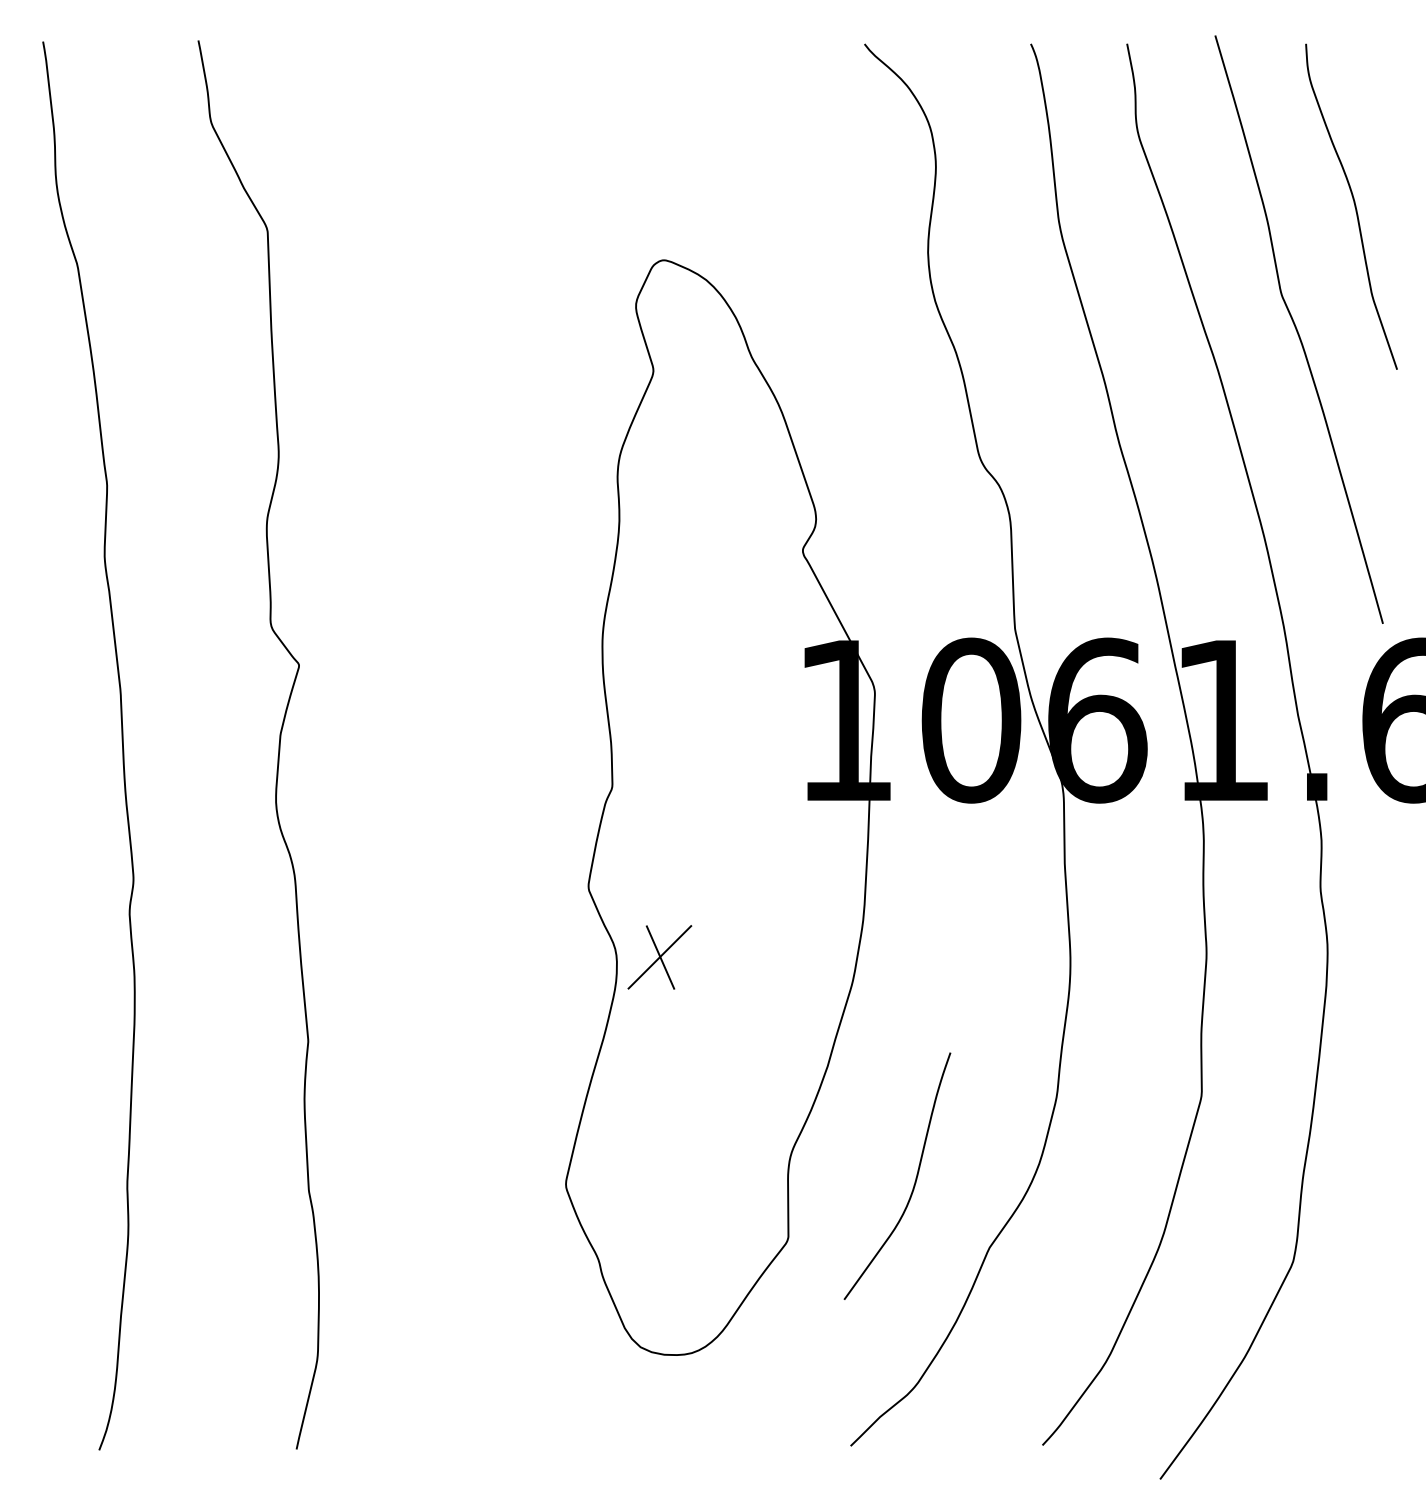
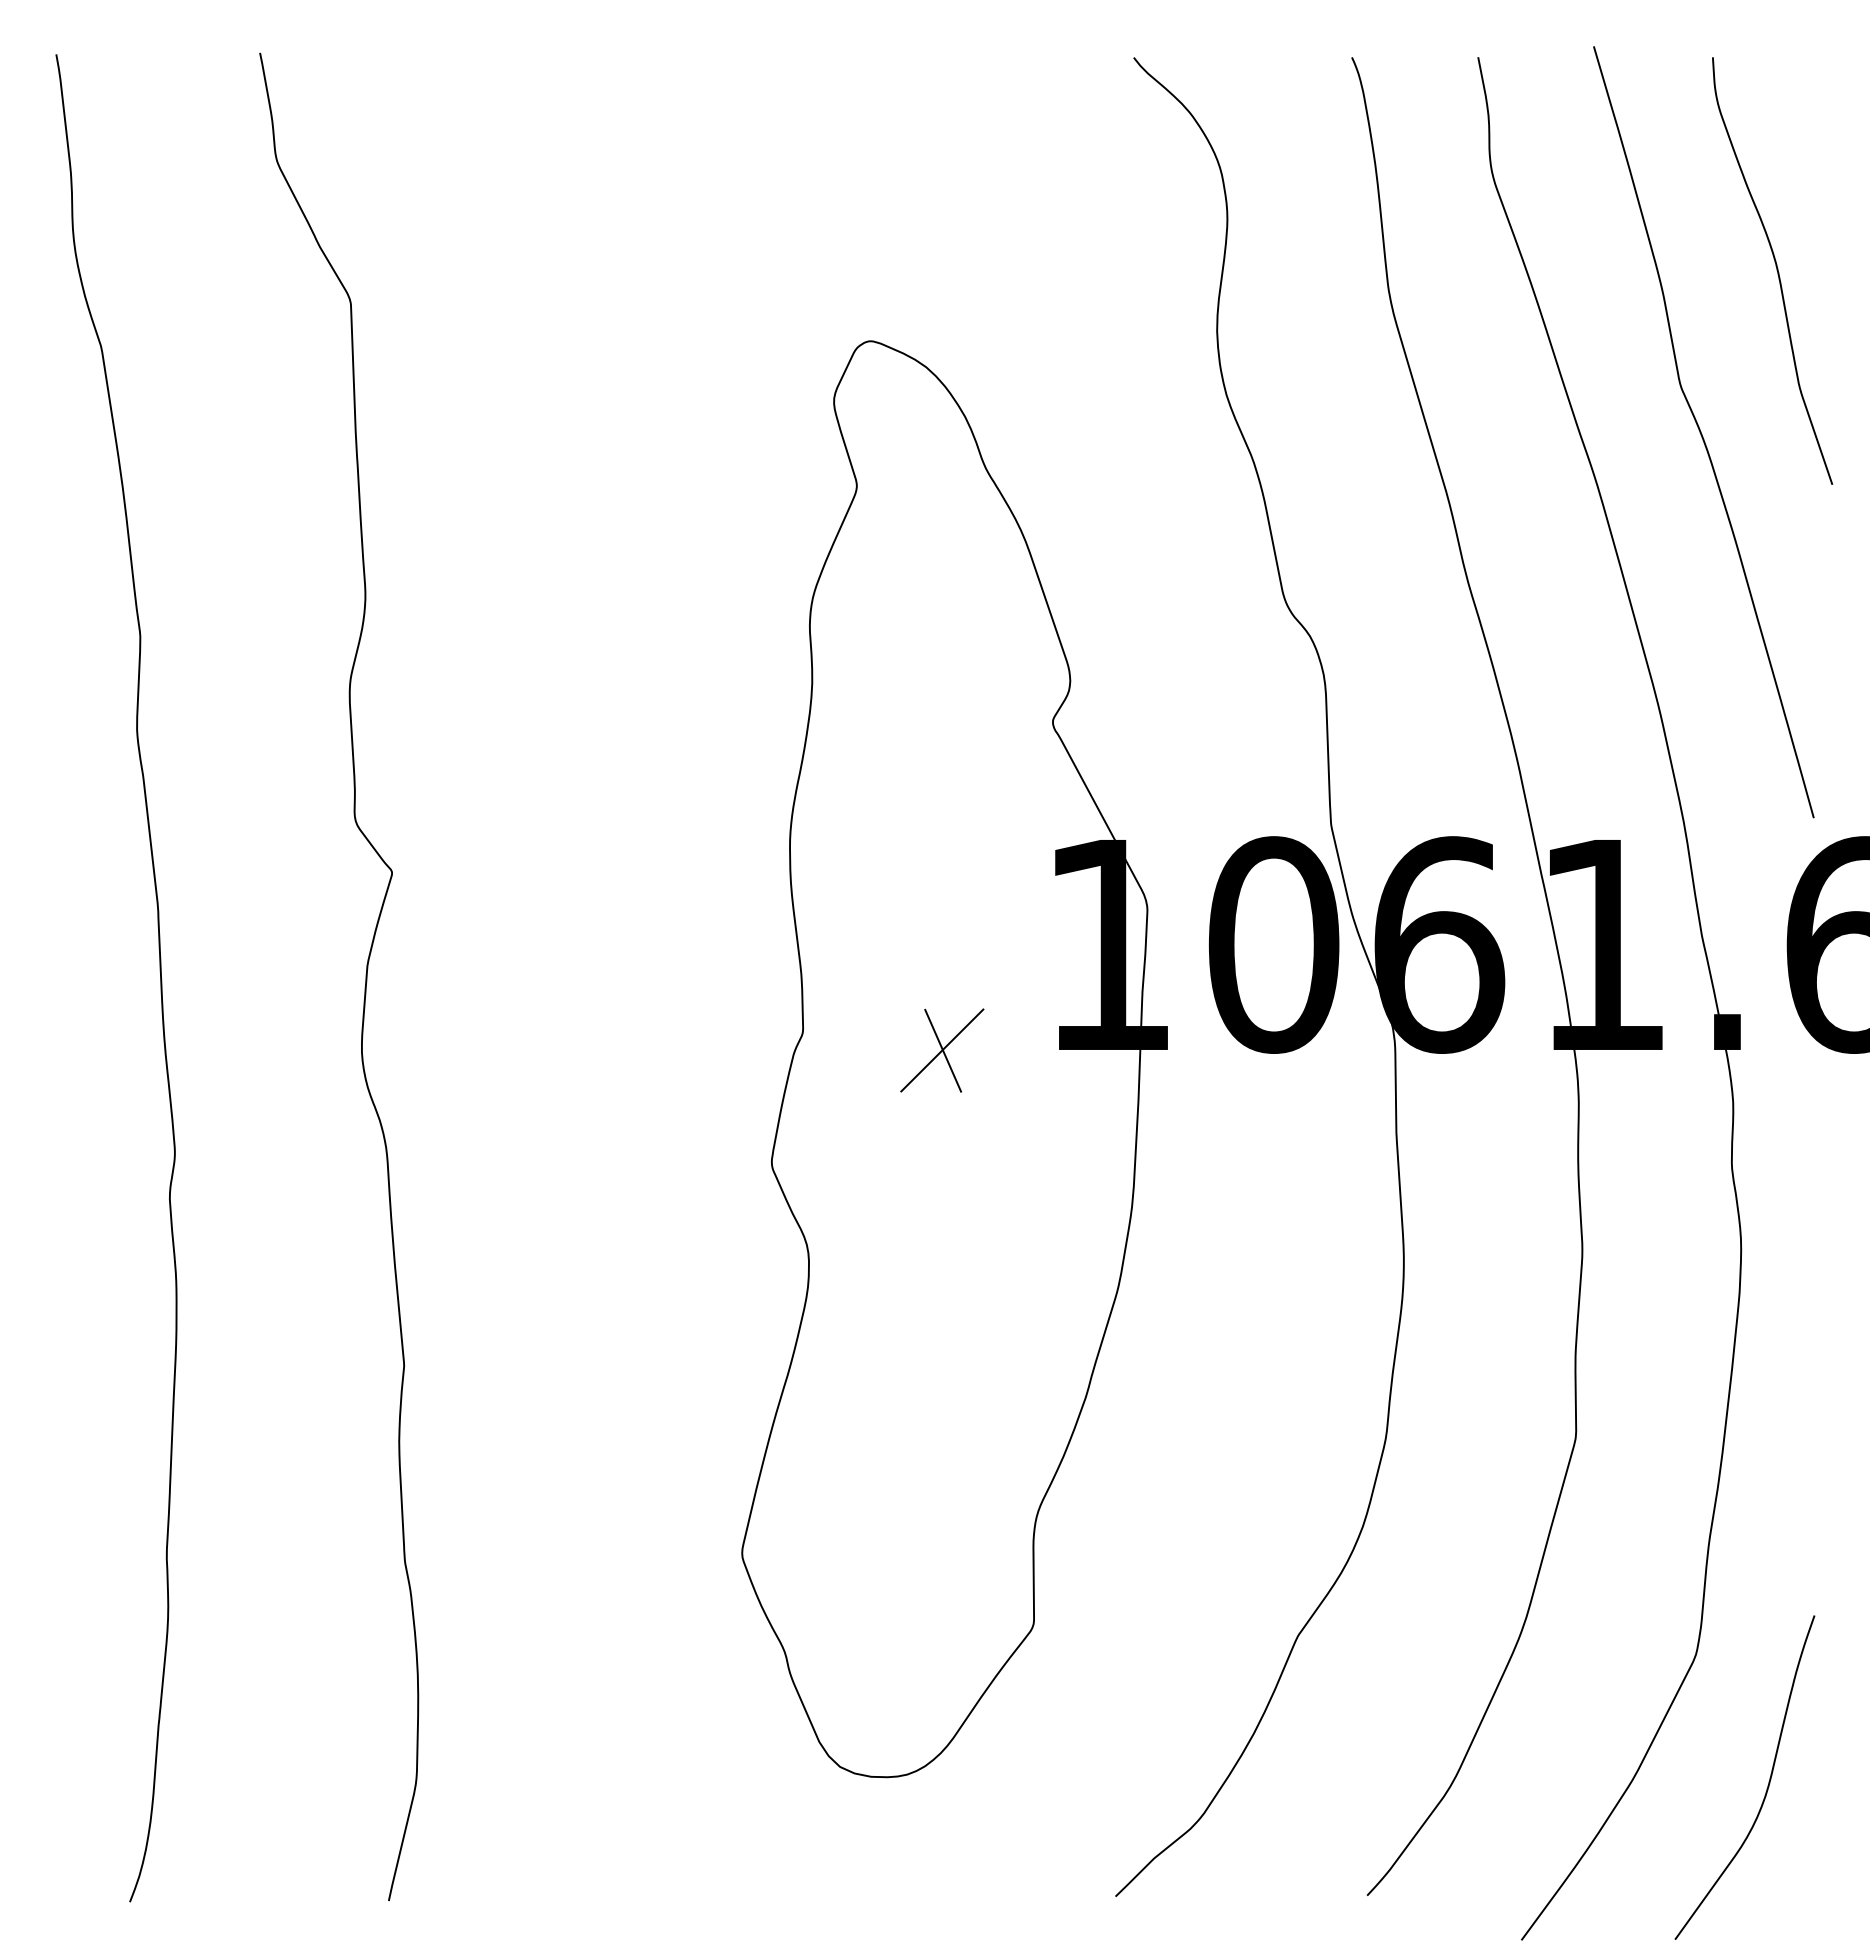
part: (660, 957) -> (942, 1050), moved
curve: (915, 1179) -> (1768, 1781), moved

